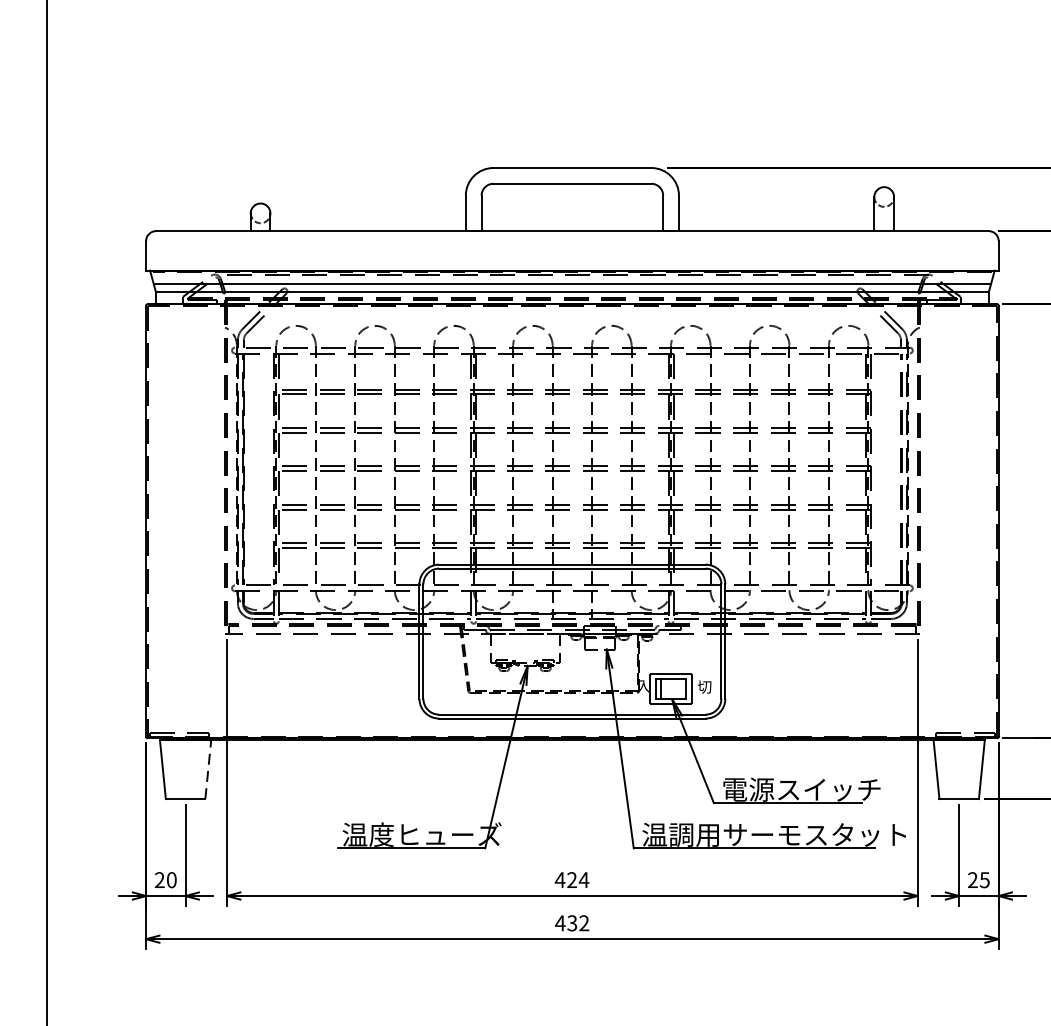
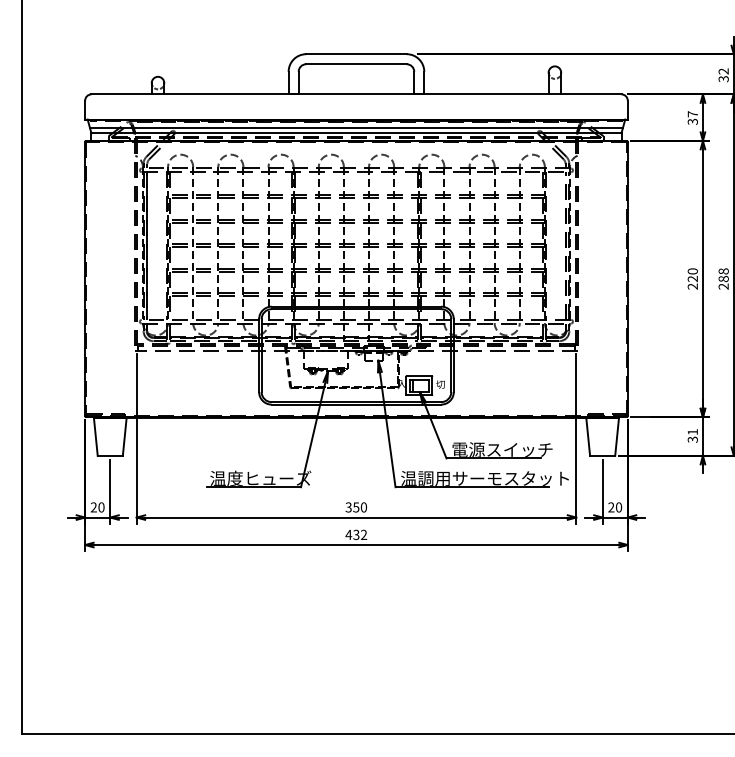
line: (207, 770) -> (124, 437), dashed -> solid
text: (572, 880) -> (356, 507), 424 -> 350
text: (984, 880) -> (618, 507), 25 -> 20

